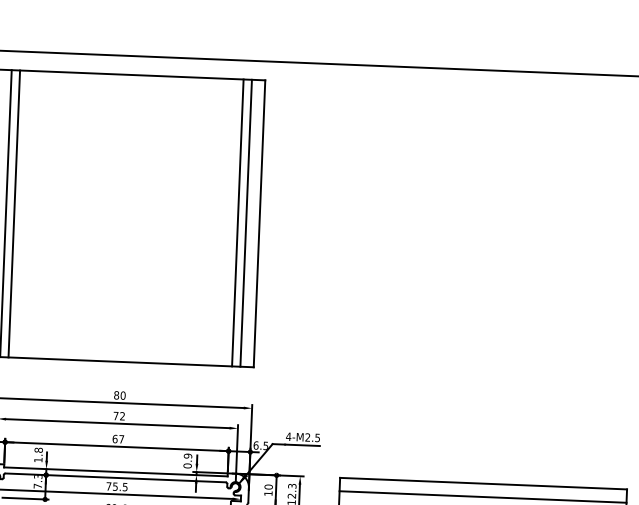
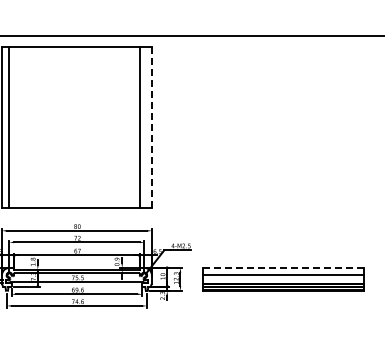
line: (15, 212) -> (14, 126), removed
line: (246, 222) -> (144, 126), removed
line: (258, 224) -> (151, 127), solid -> dashed
line: (483, 482) -> (283, 267), solid -> dashed

